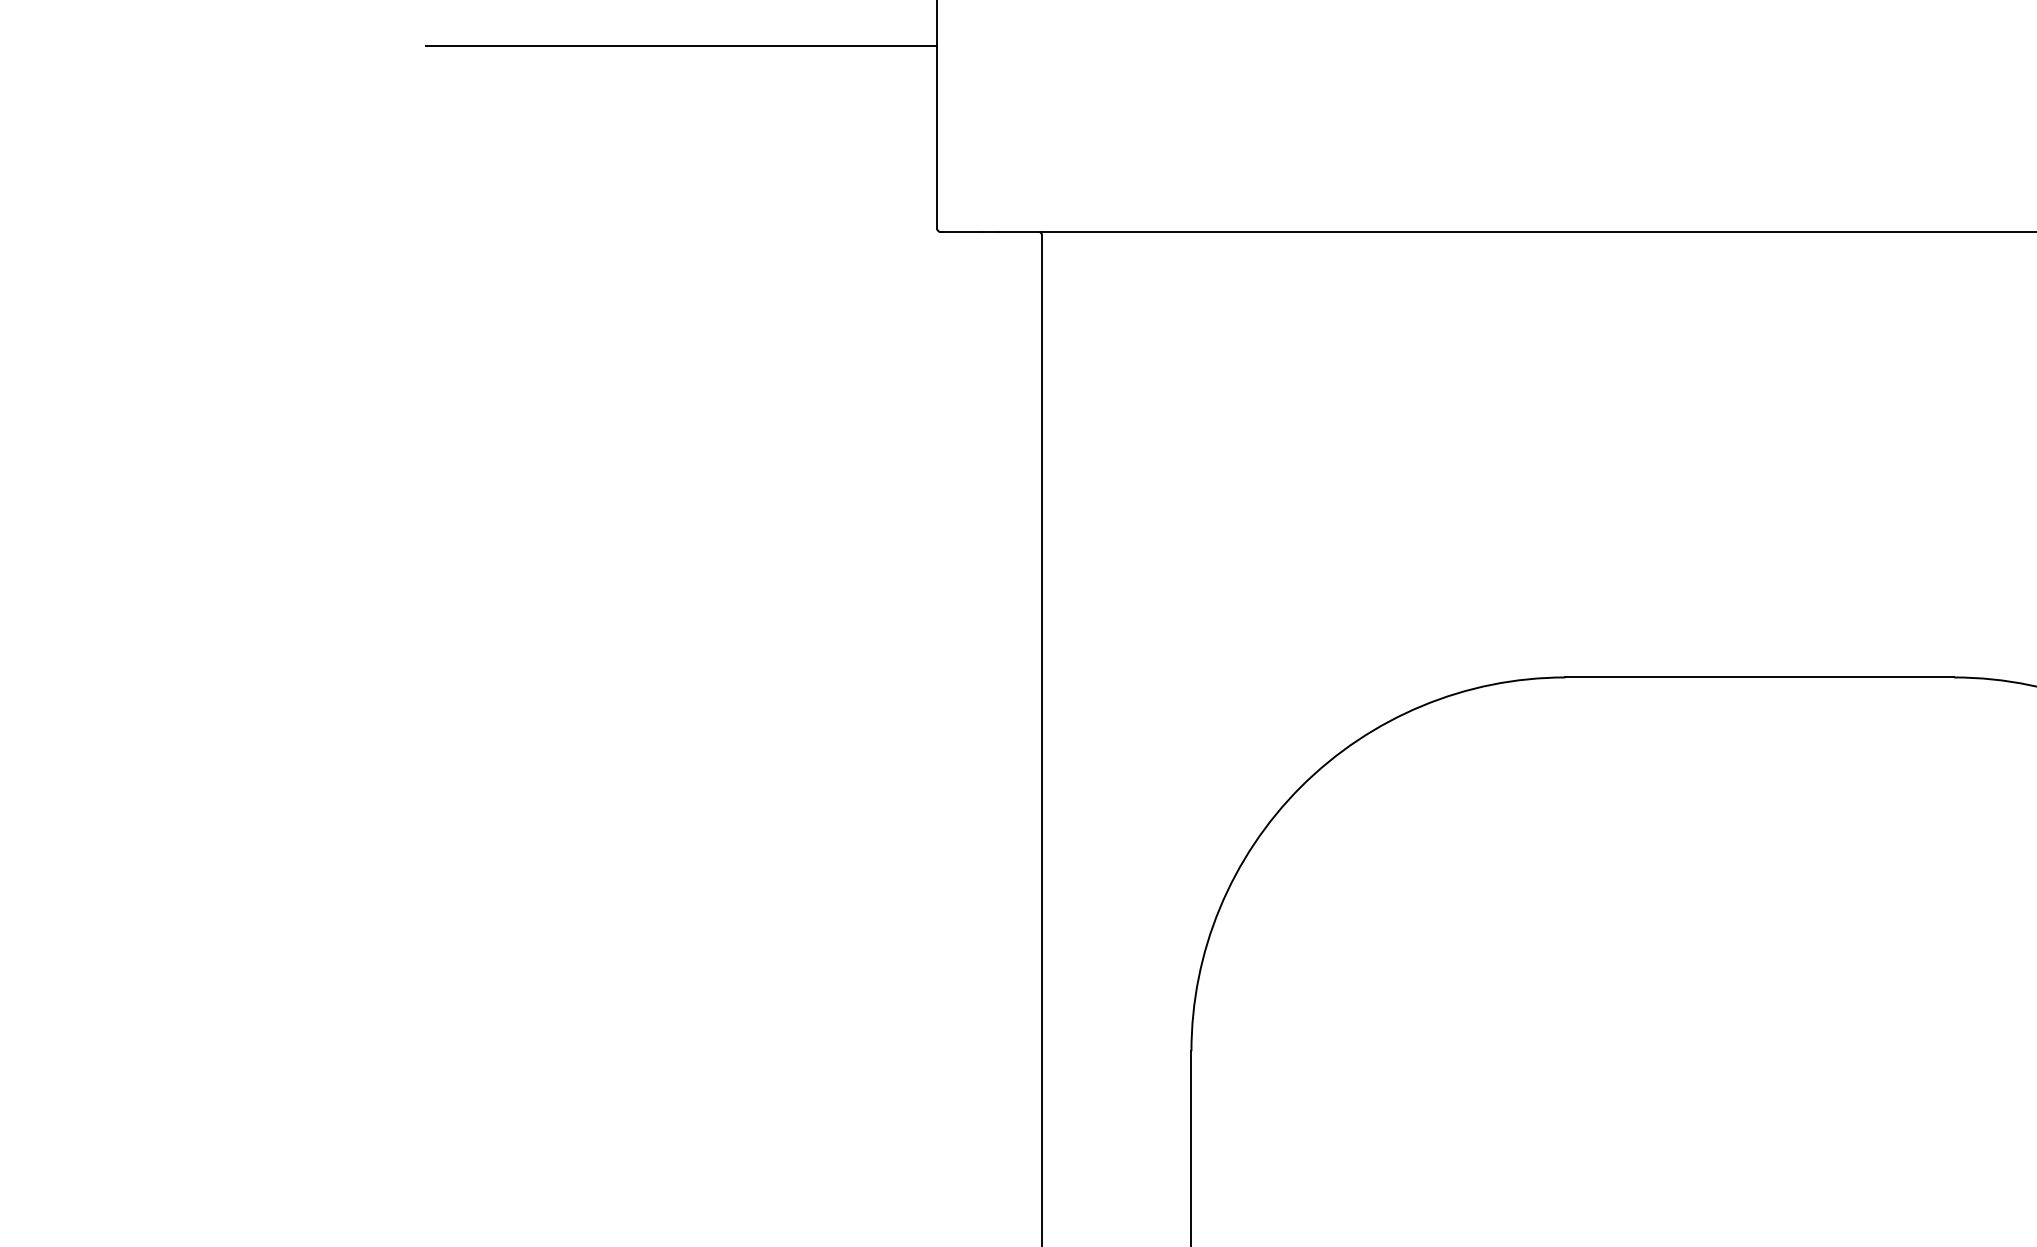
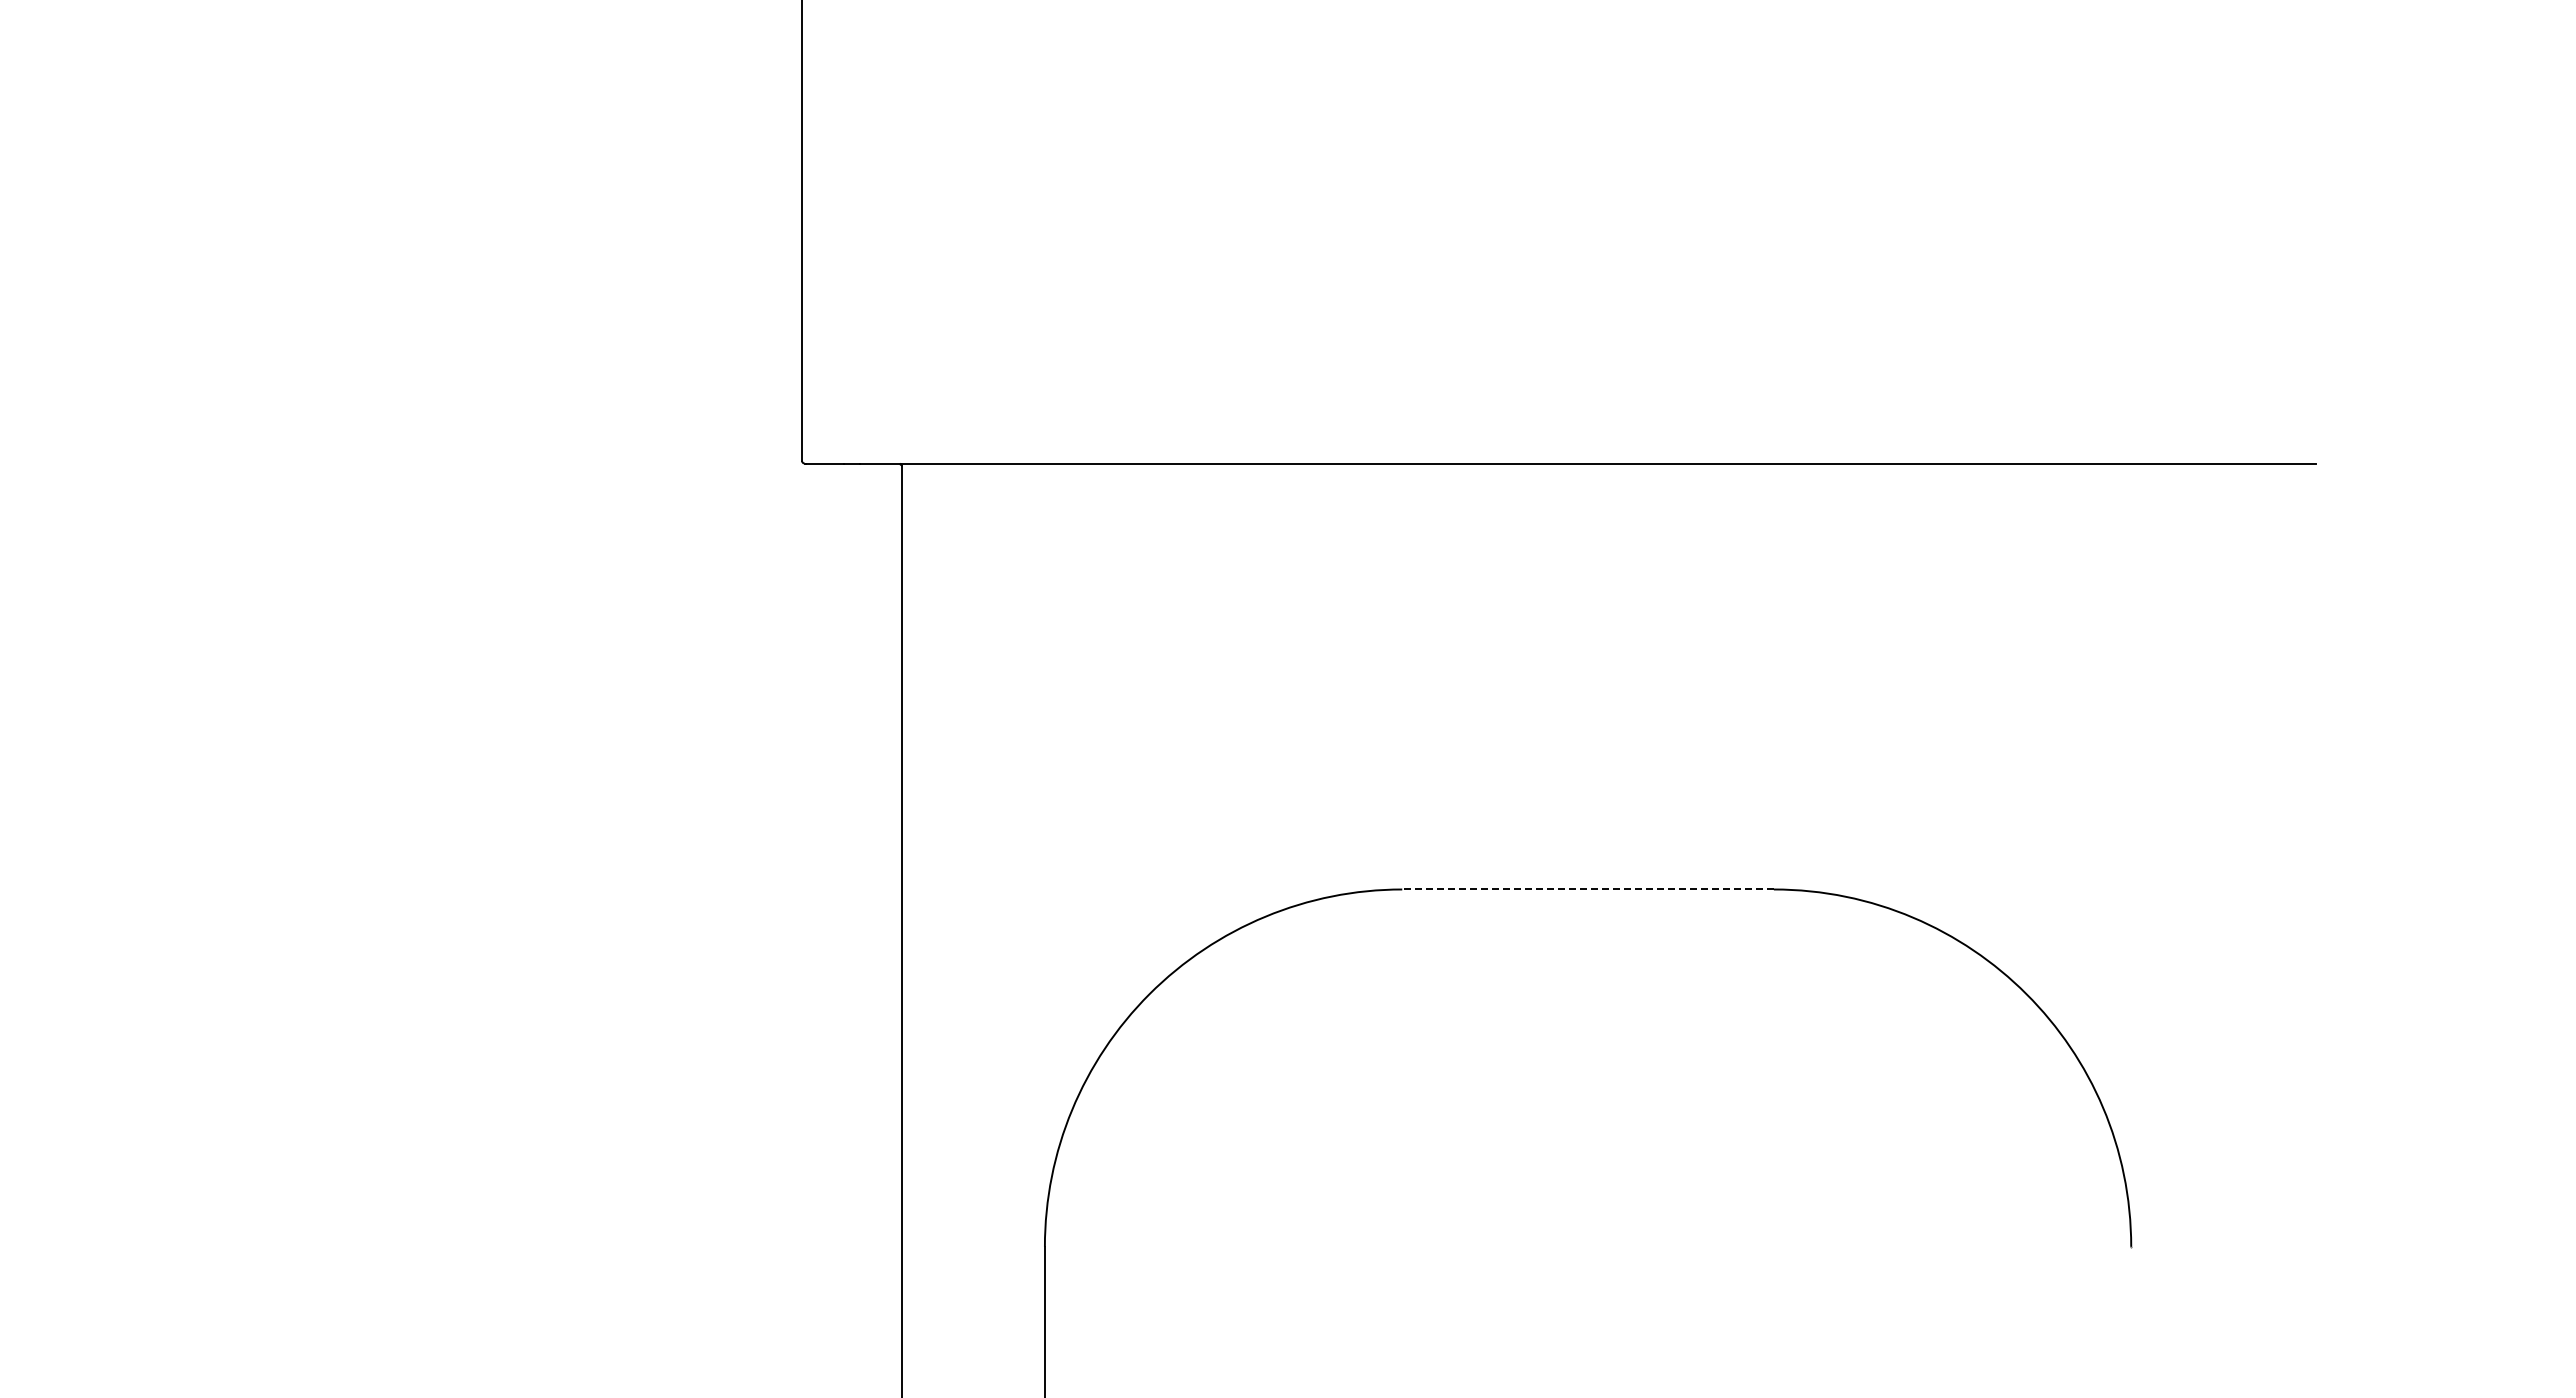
line: (681, 46) -> (557, 286), removed
line: (1760, 677) -> (1588, 889), solid -> dashed

